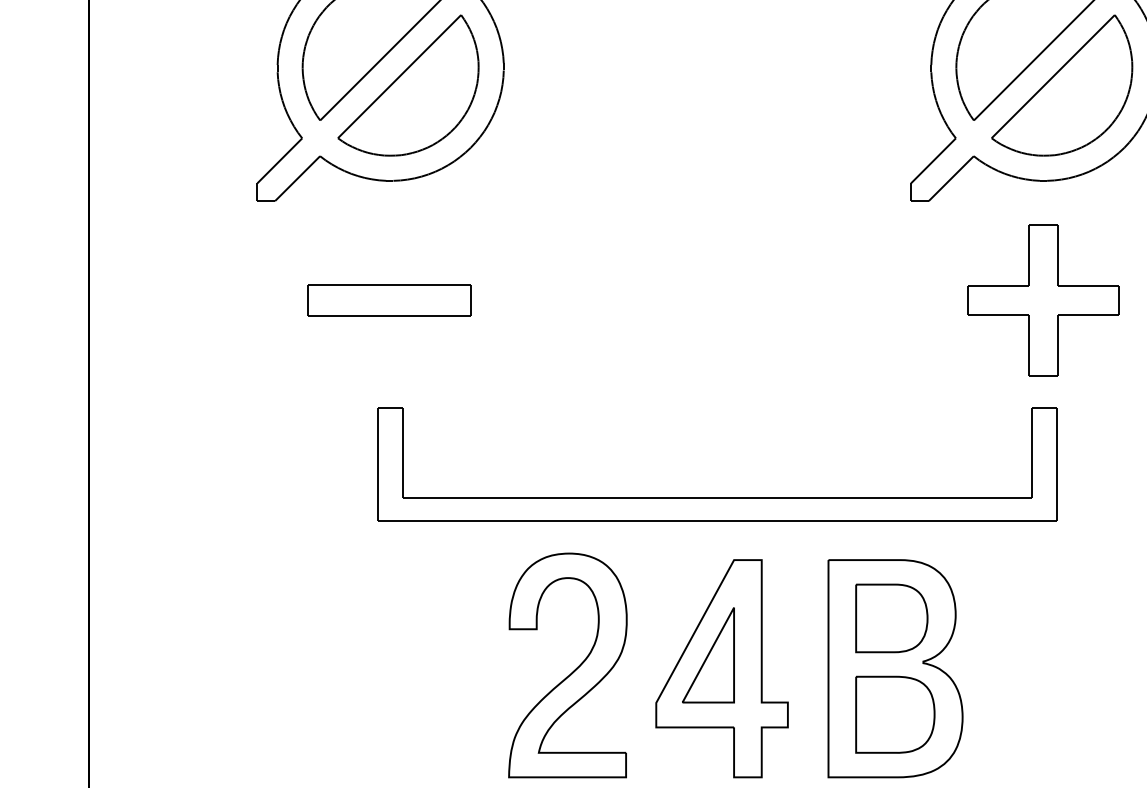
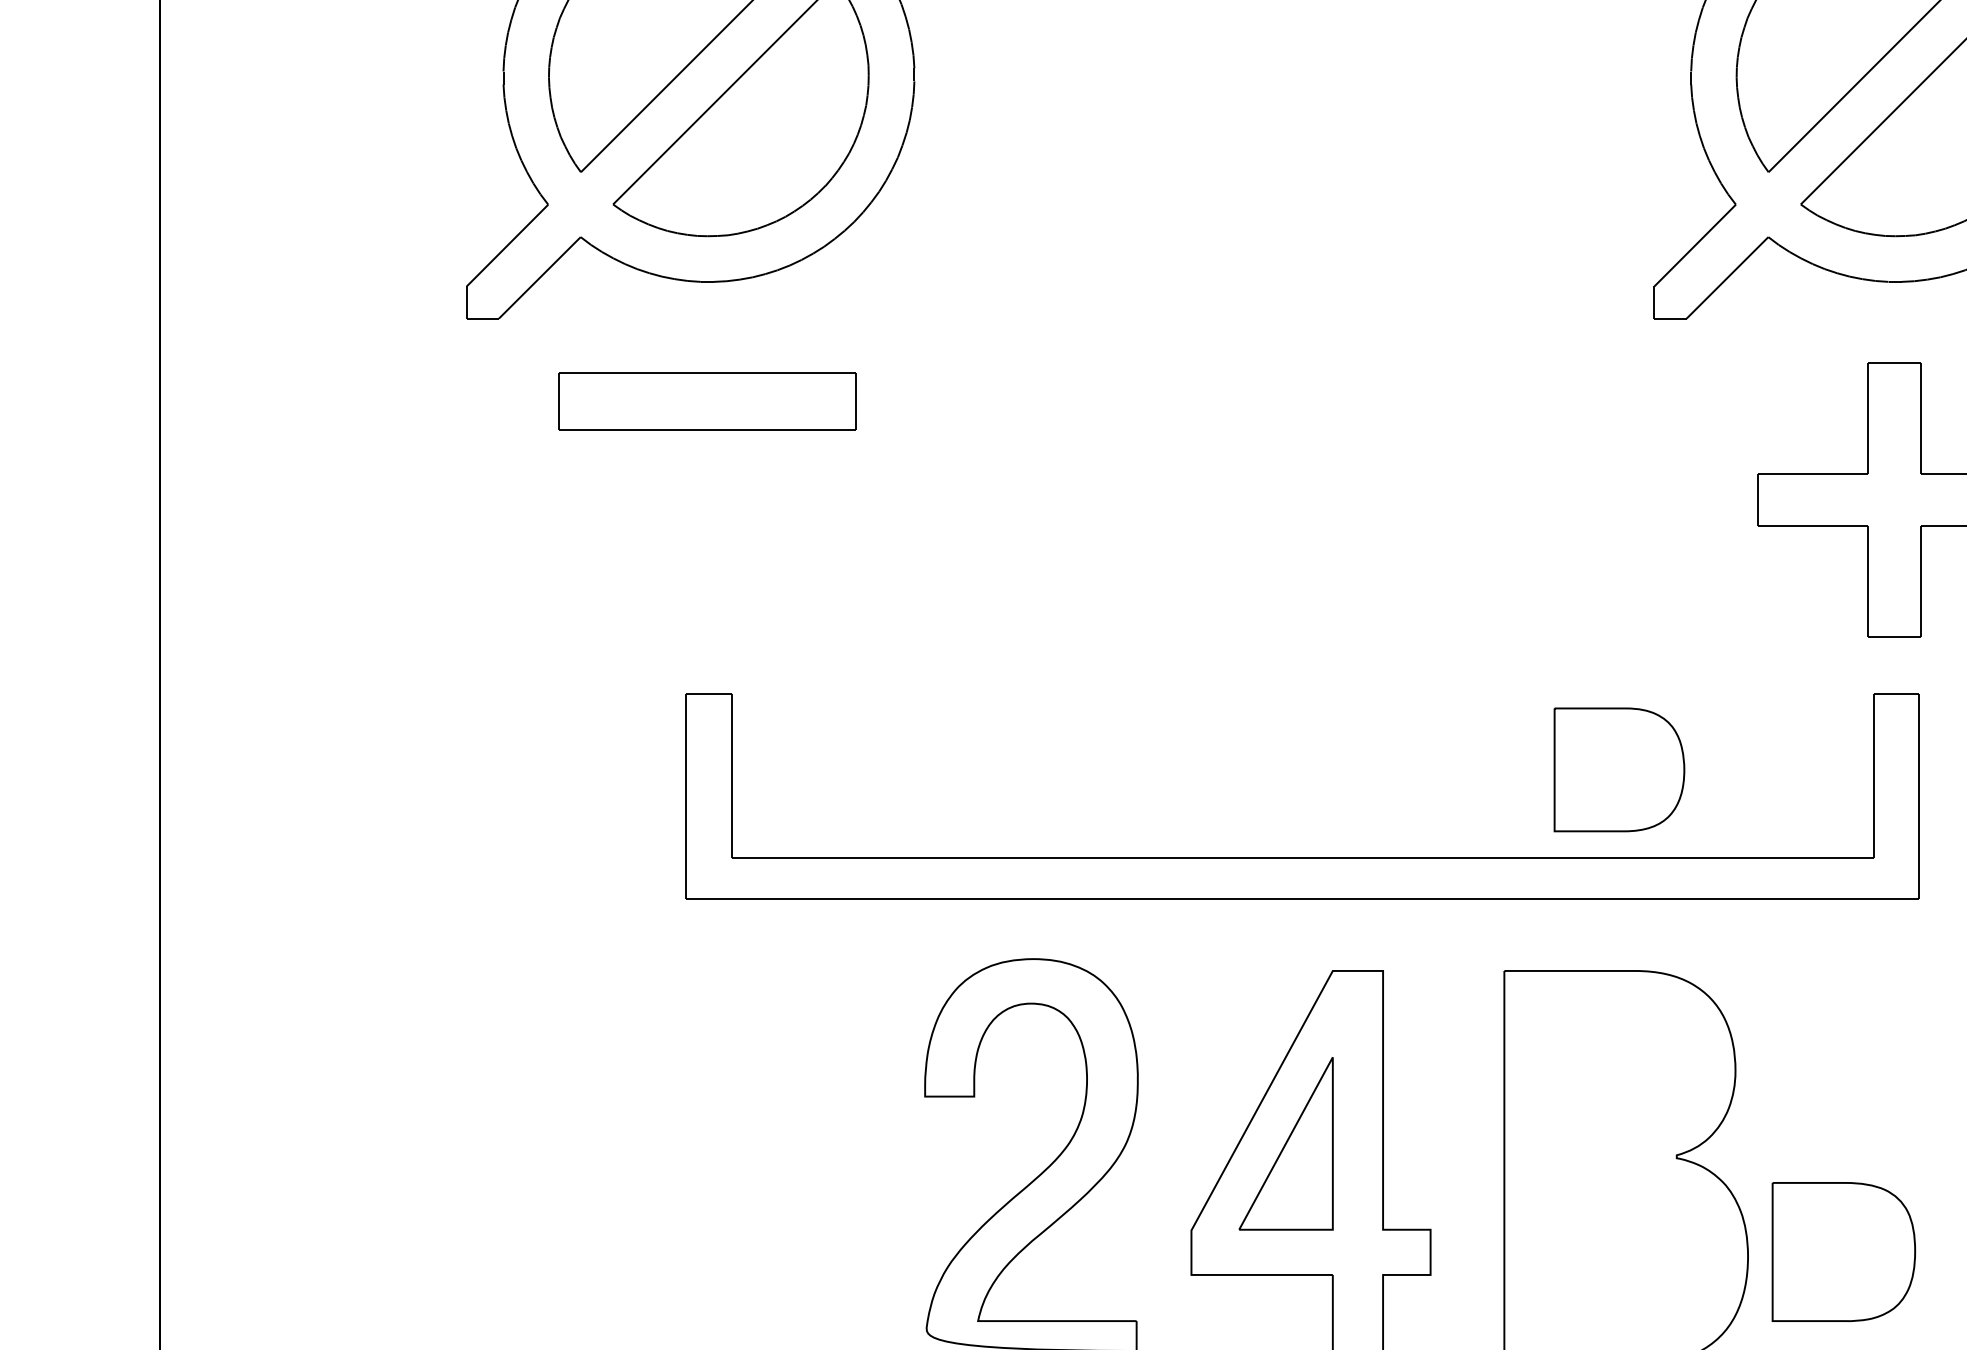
part: (389, 300) -> (706, 401), moved
part: (891, 618) -> (1618, 770), moved
part: (895, 714) -> (1844, 1251), moved

